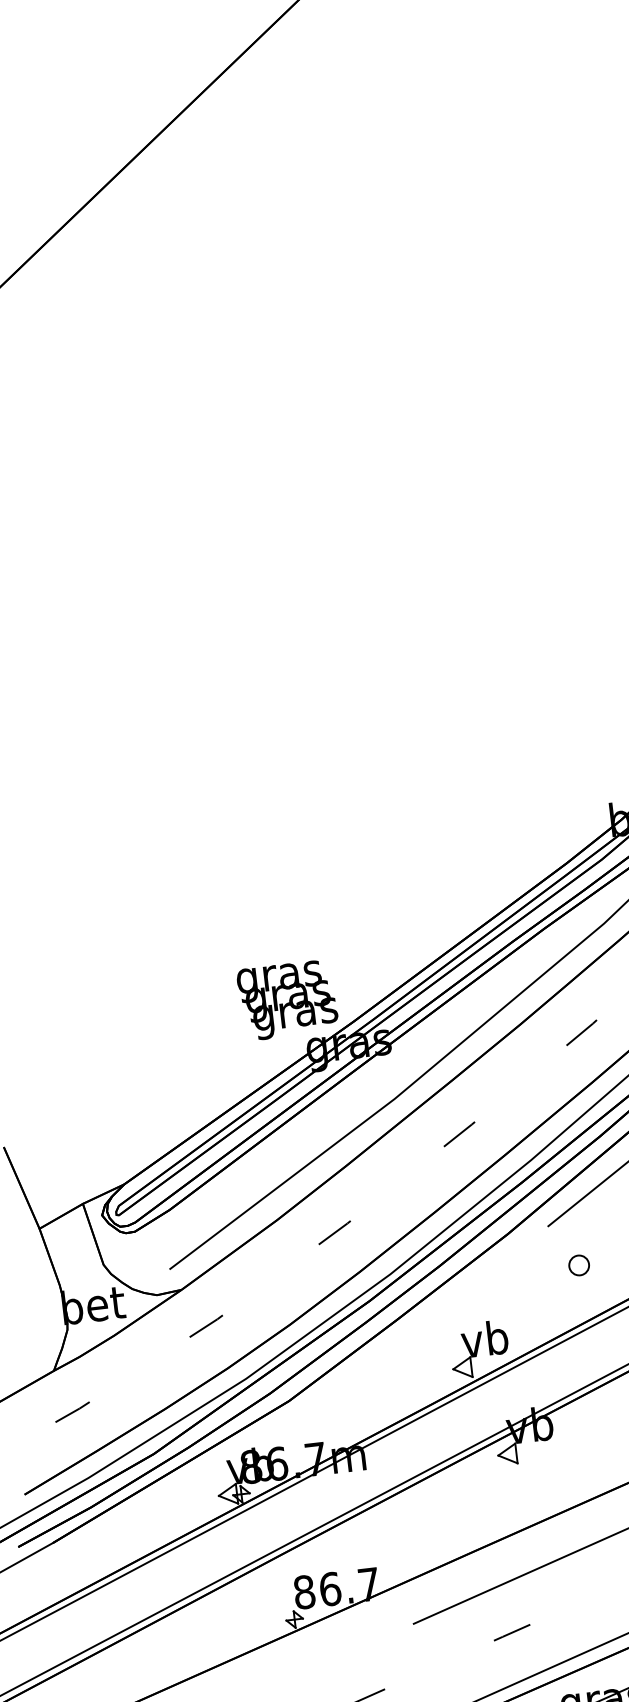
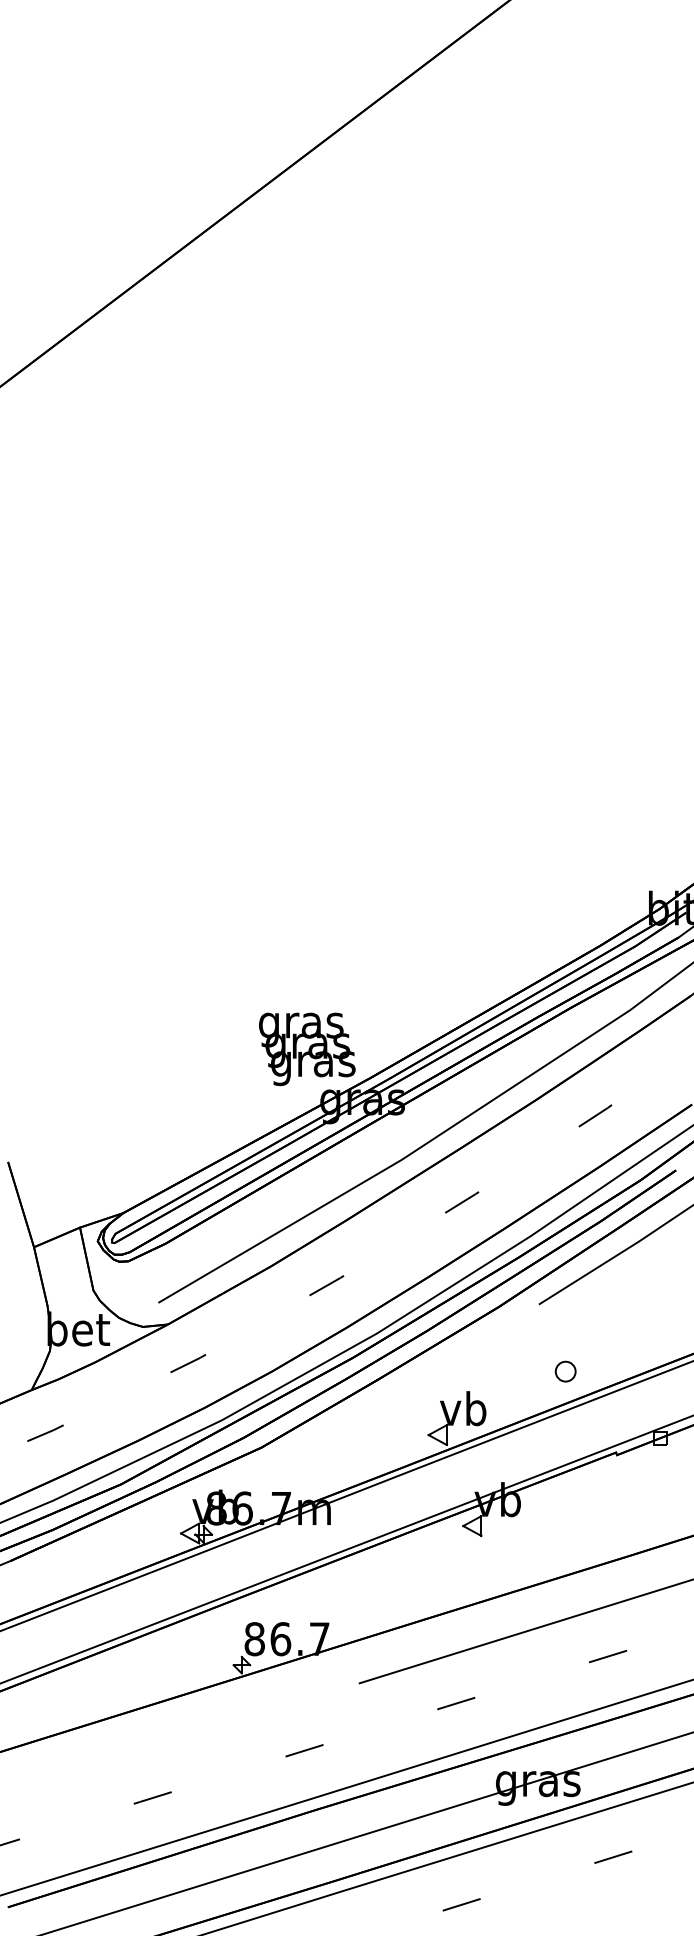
part: (578, 1265) -> (565, 1371), moved

